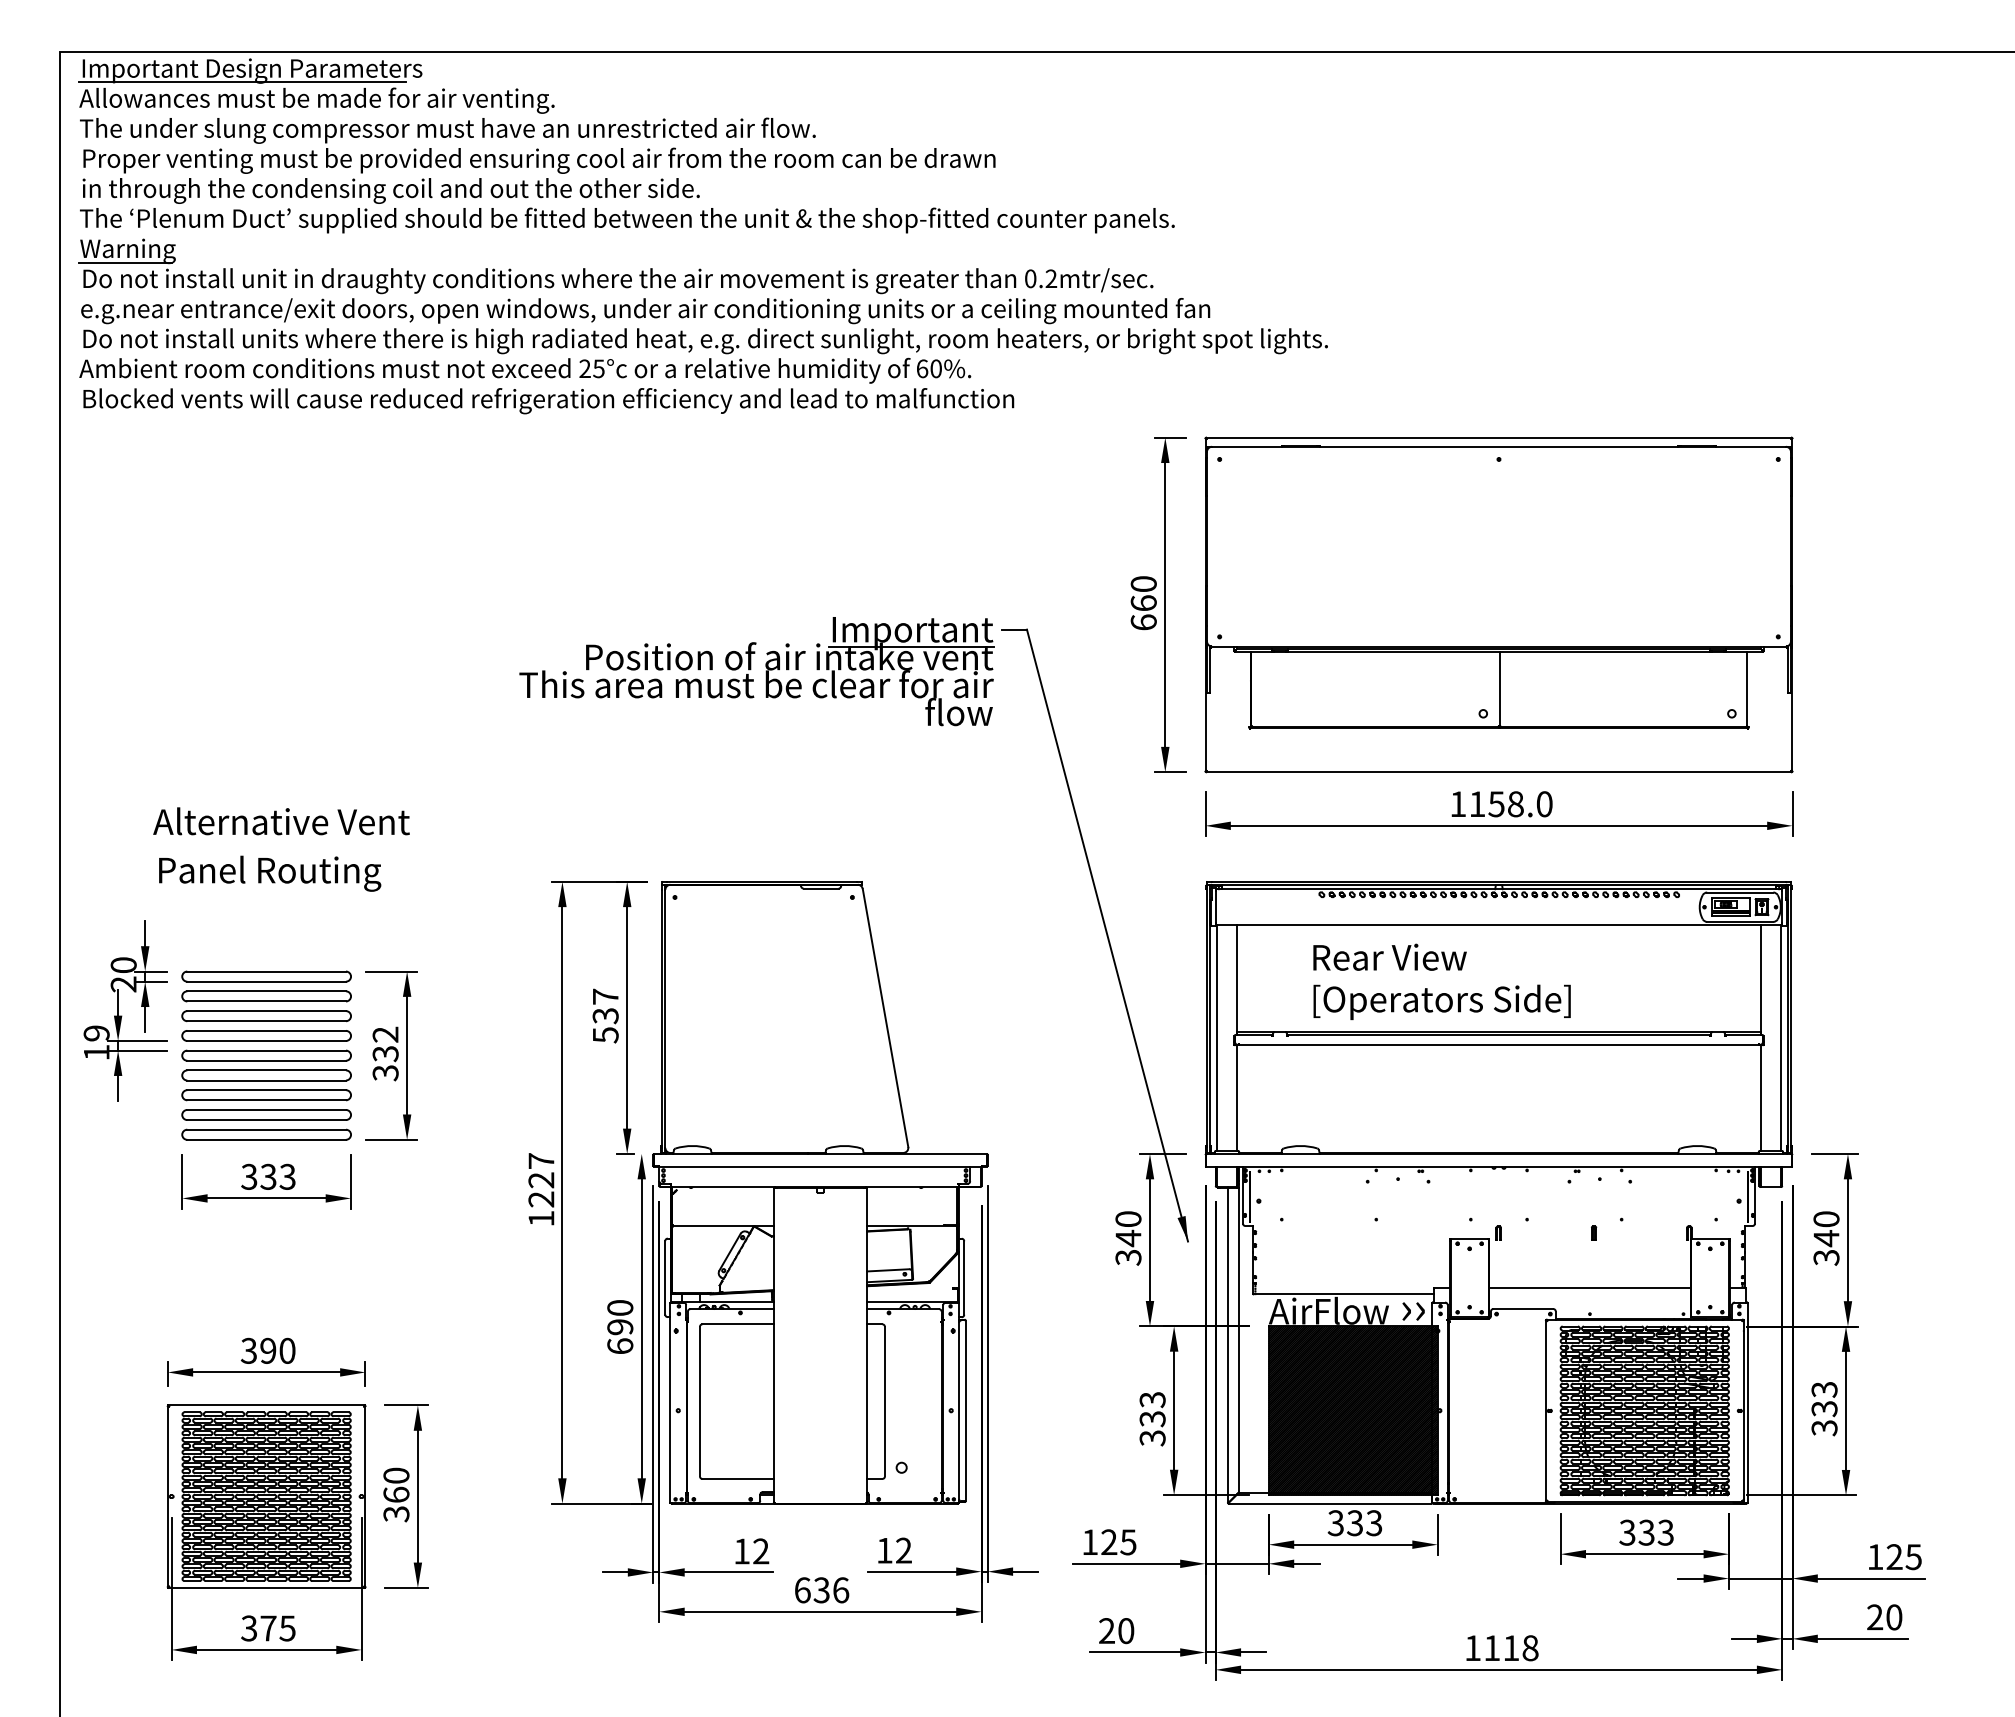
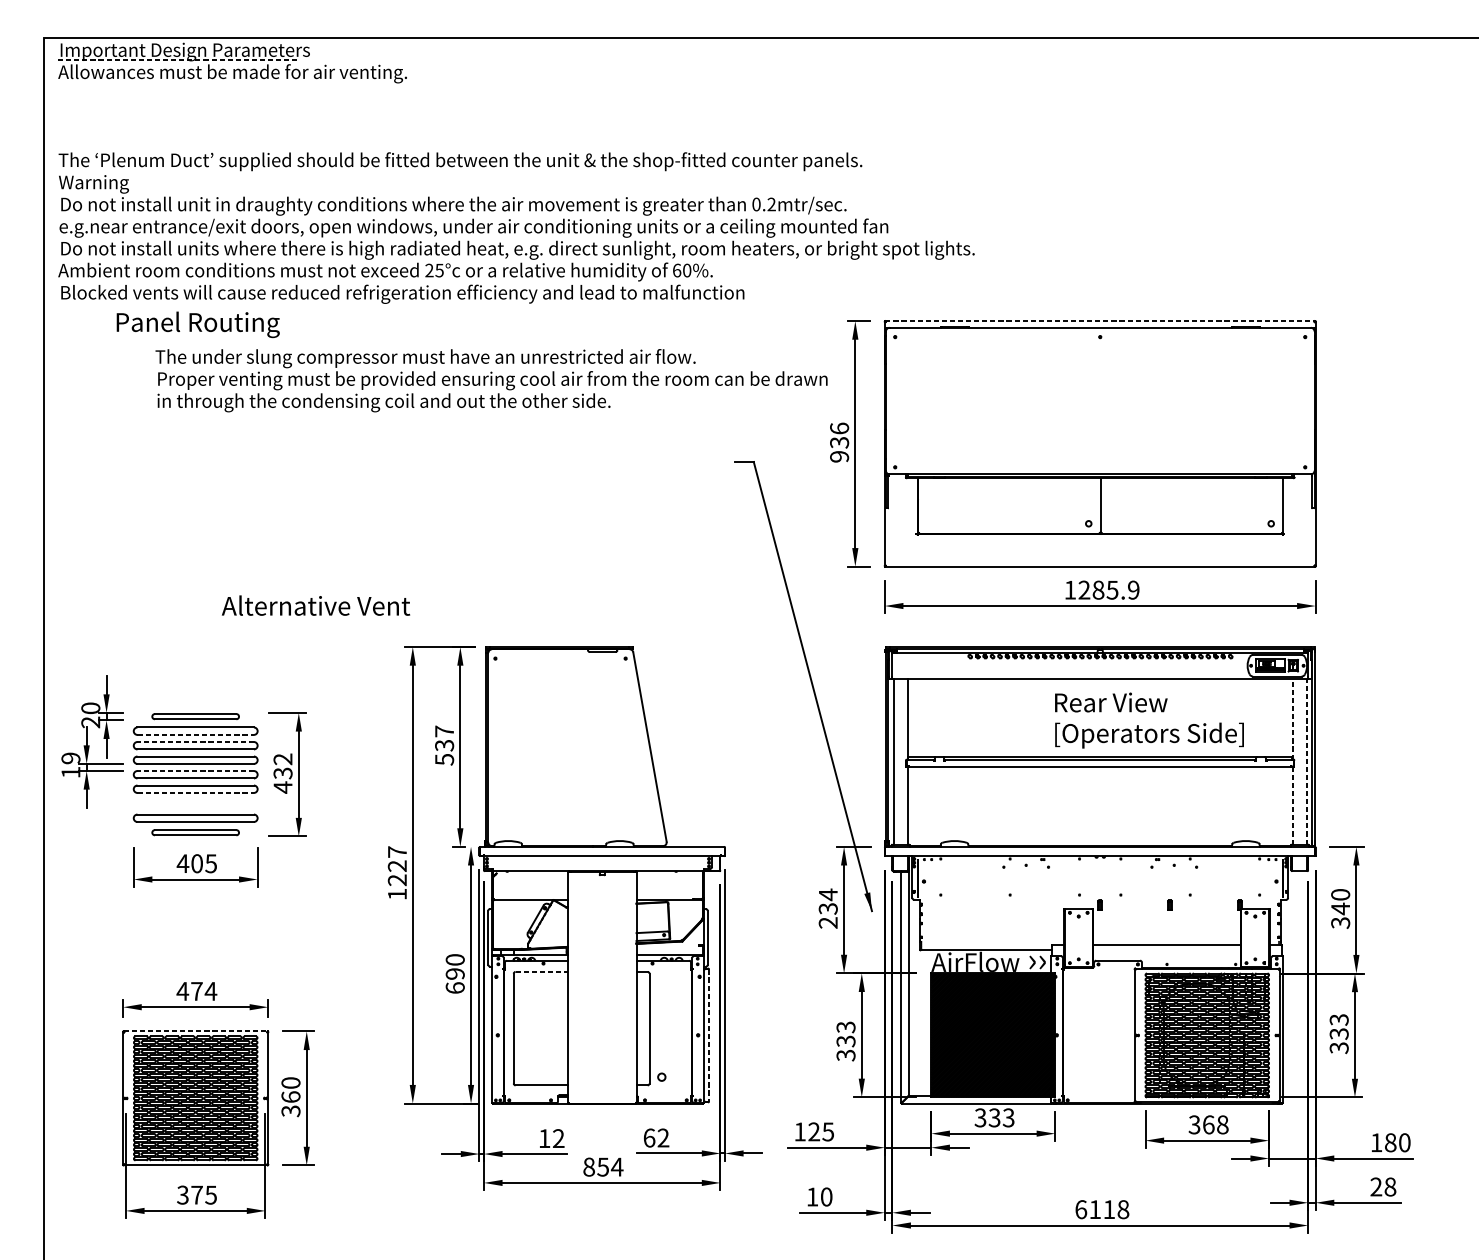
line: (242, 82) -> (177, 60), solid -> dashed
text: (537, 160) -> (491, 380), moved
line: (125, 262) -> (92, 192), removed
line: (1498, 437) -> (1099, 320), solid -> dashed
text: (1143, 603) -> (839, 442), 660 -> 936
part: (756, 671) -> (555, 492), removed
text: (1510, 804) -> (1108, 590), 1158.0 -> 1285.9
text: (281, 821) -> (315, 605), moved
text: (270, 873) -> (198, 324), moved
part: (266, 976) -> (195, 716), size x0.7
line: (1761, 979) -> (1292, 718), solid -> dashed
text: (1441, 981) -> (1149, 720), moved
line: (267, 1001) -> (196, 734), solid -> dashed
line: (266, 1011) -> (195, 742), solid -> dashed
line: (1780, 1037) -> (1306, 761), solid -> dashed
line: (266, 1050) -> (195, 770), solid -> dashed
text: (385, 1072) -> (282, 787), 332 -> 432
line: (267, 1080) -> (196, 792), solid -> dashed
part: (266, 1095) -> (195, 803), removed
line: (1761, 1098) -> (1292, 806), solid -> dashed
part: (266, 1134) -> (195, 832), size x0.7
text: (267, 1176) -> (196, 863), 333 -> 405
text: (1128, 1237) -> (828, 908), 340 -> 234
line: (738, 1324) -> (542, 972), solid -> dashed
text: (268, 1350) -> (197, 991), 390 -> 474
line: (267, 1405) -> (196, 1031), solid -> dashed
line: (965, 1411) -> (708, 1035), solid -> dashed
text: (1655, 1532) -> (1215, 1124), 333 -> 368
text: (884, 1550) -> (649, 1137), 12 -> 62
text: (1903, 1557) -> (1397, 1143), 125 -> 180
text: (821, 1590) -> (602, 1167), 636 -> 854
text: (1894, 1617) -> (1390, 1187), 20 -> 28
text: (1106, 1630) -> (812, 1196), 20 -> 10
text: (1473, 1648) -> (1081, 1209), 1118 -> 6118

